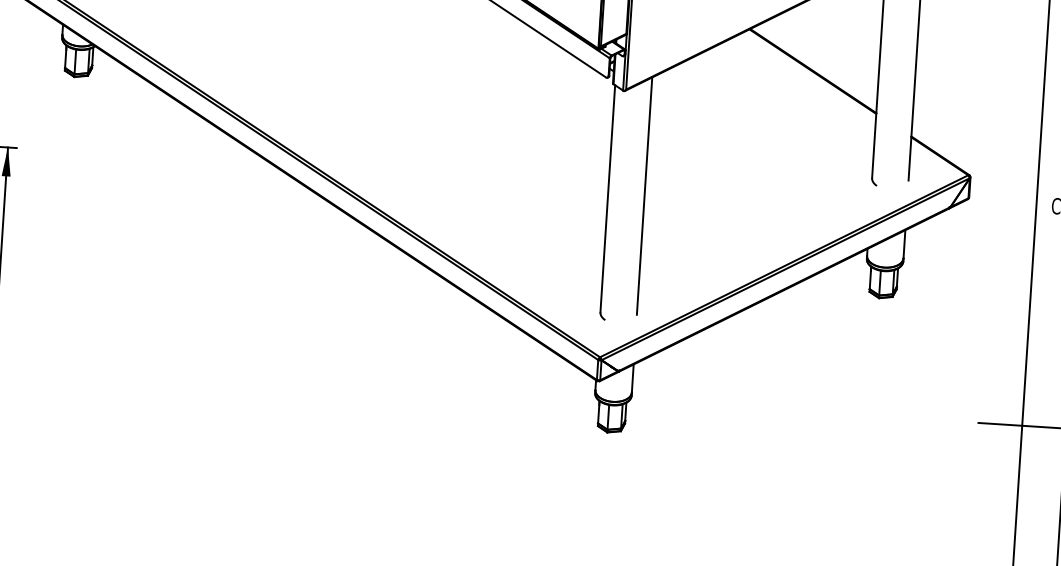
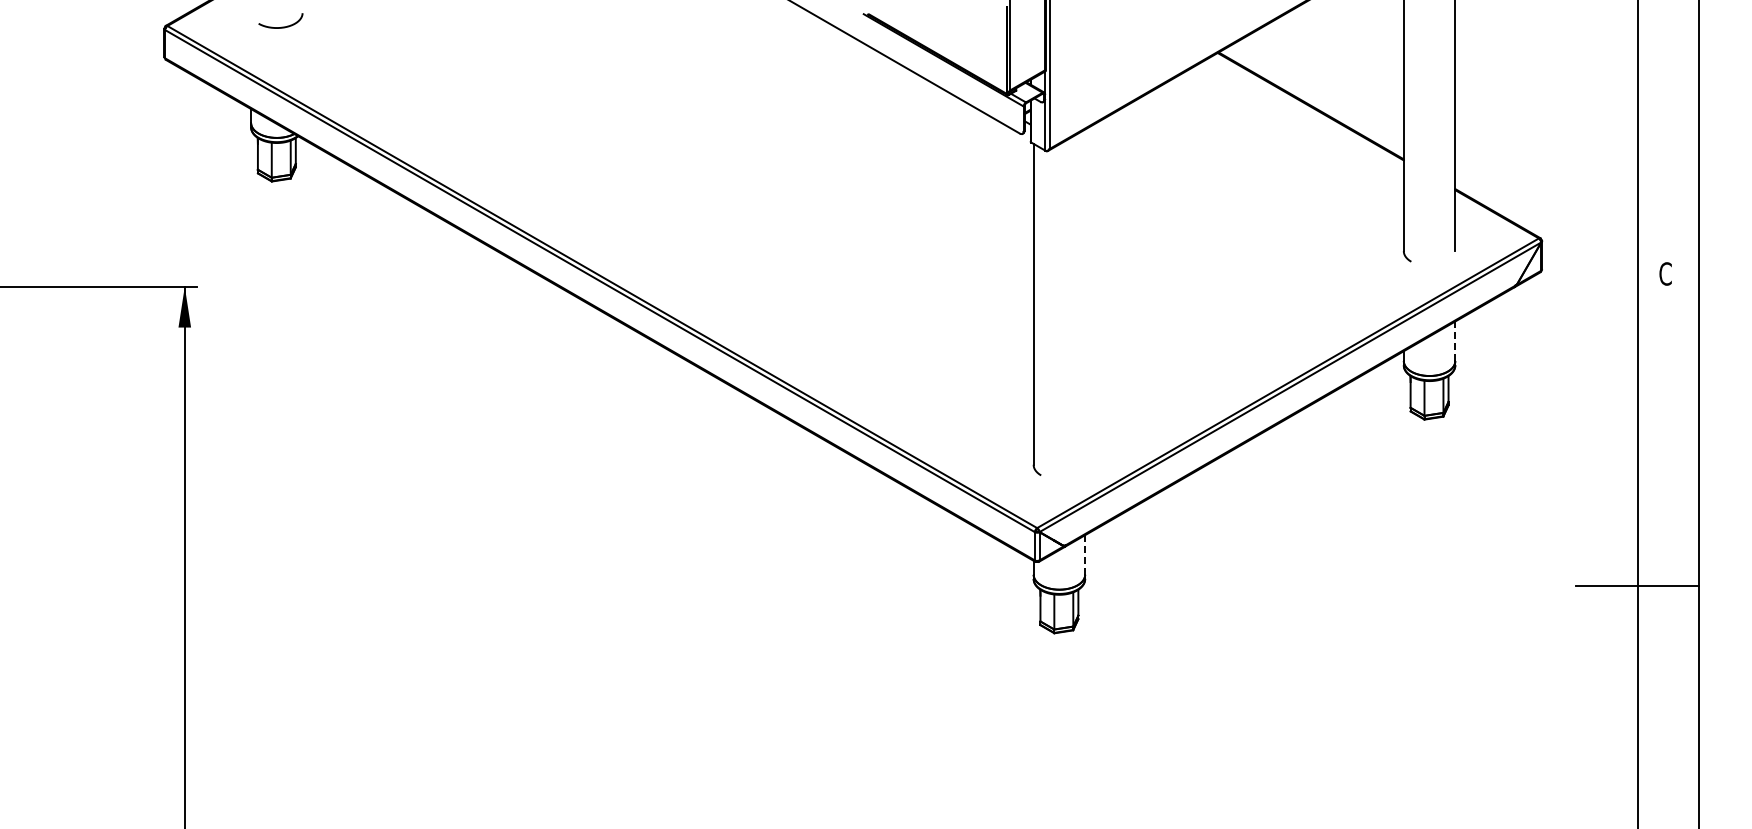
line: (644, 195) -> (1085, 296), removed
line: (904, 244) -> (1455, 341), solid -> dashed
line: (632, 378) -> (1085, 555), solid -> dashed

